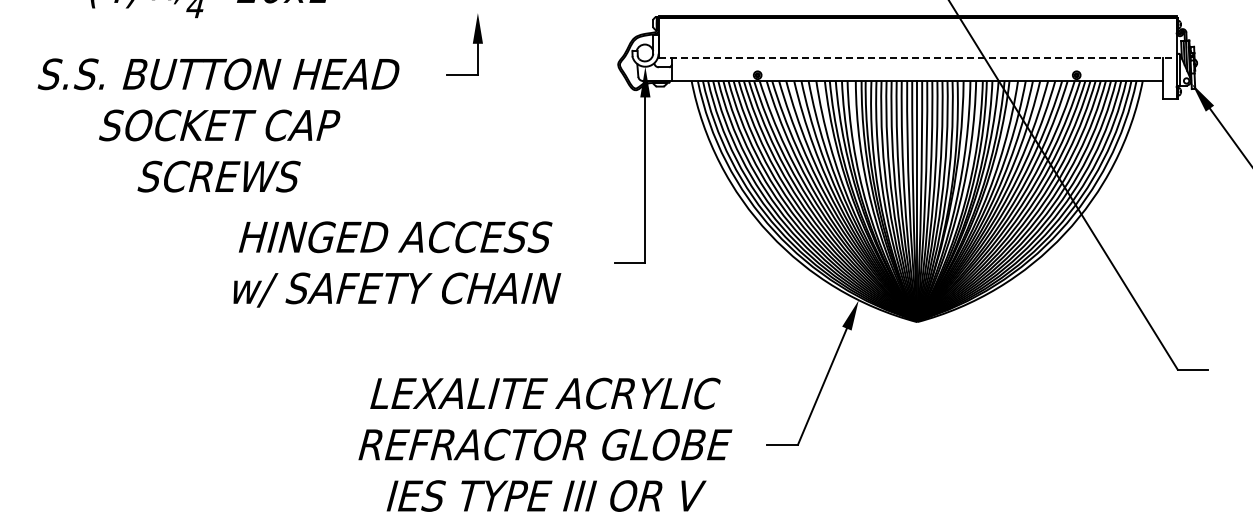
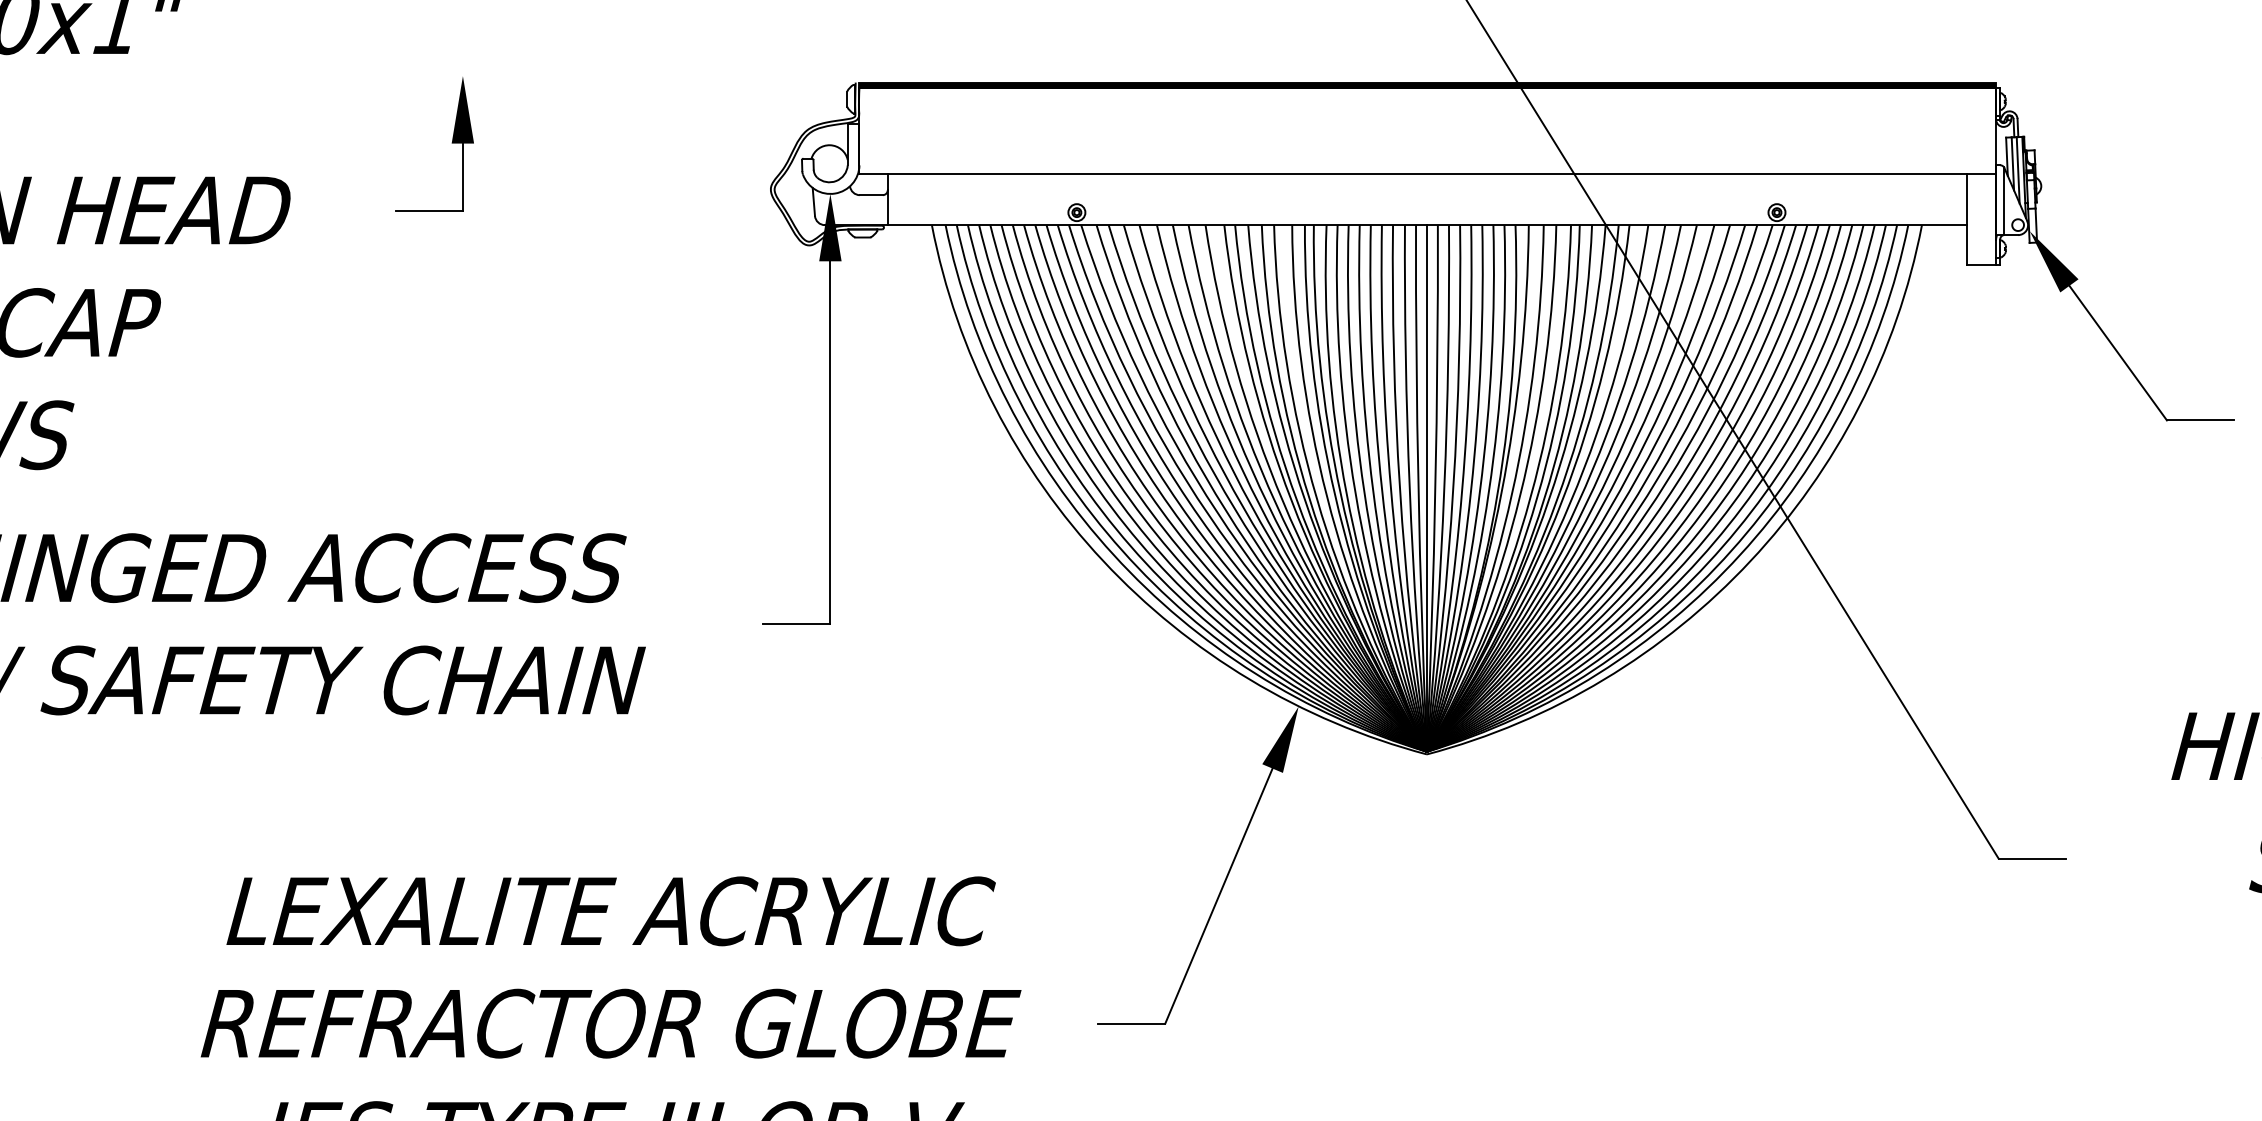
line: (917, 57) -> (1427, 173), dashed -> solid

